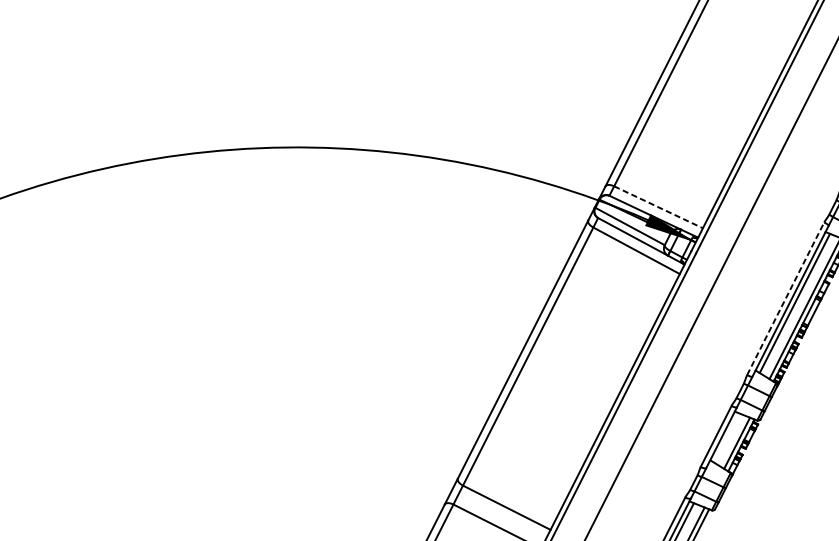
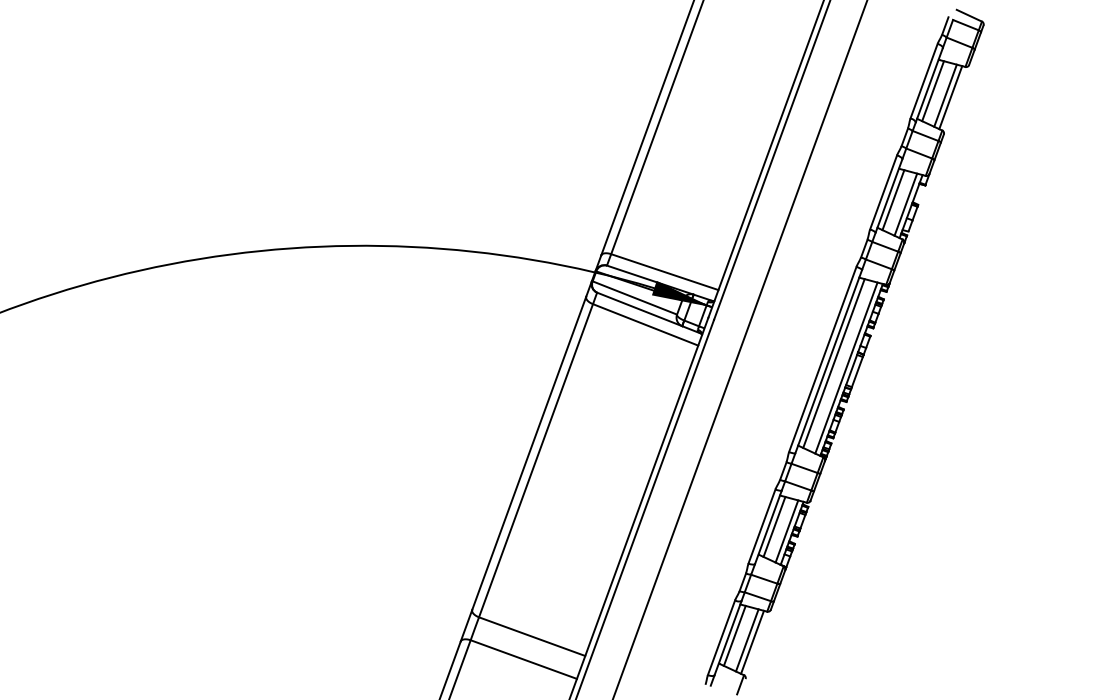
line: (658, 207) -> (664, 272), dashed -> solid
line: (785, 298) -> (822, 359), dashed -> solid
line: (726, 437) -> (774, 526), added

